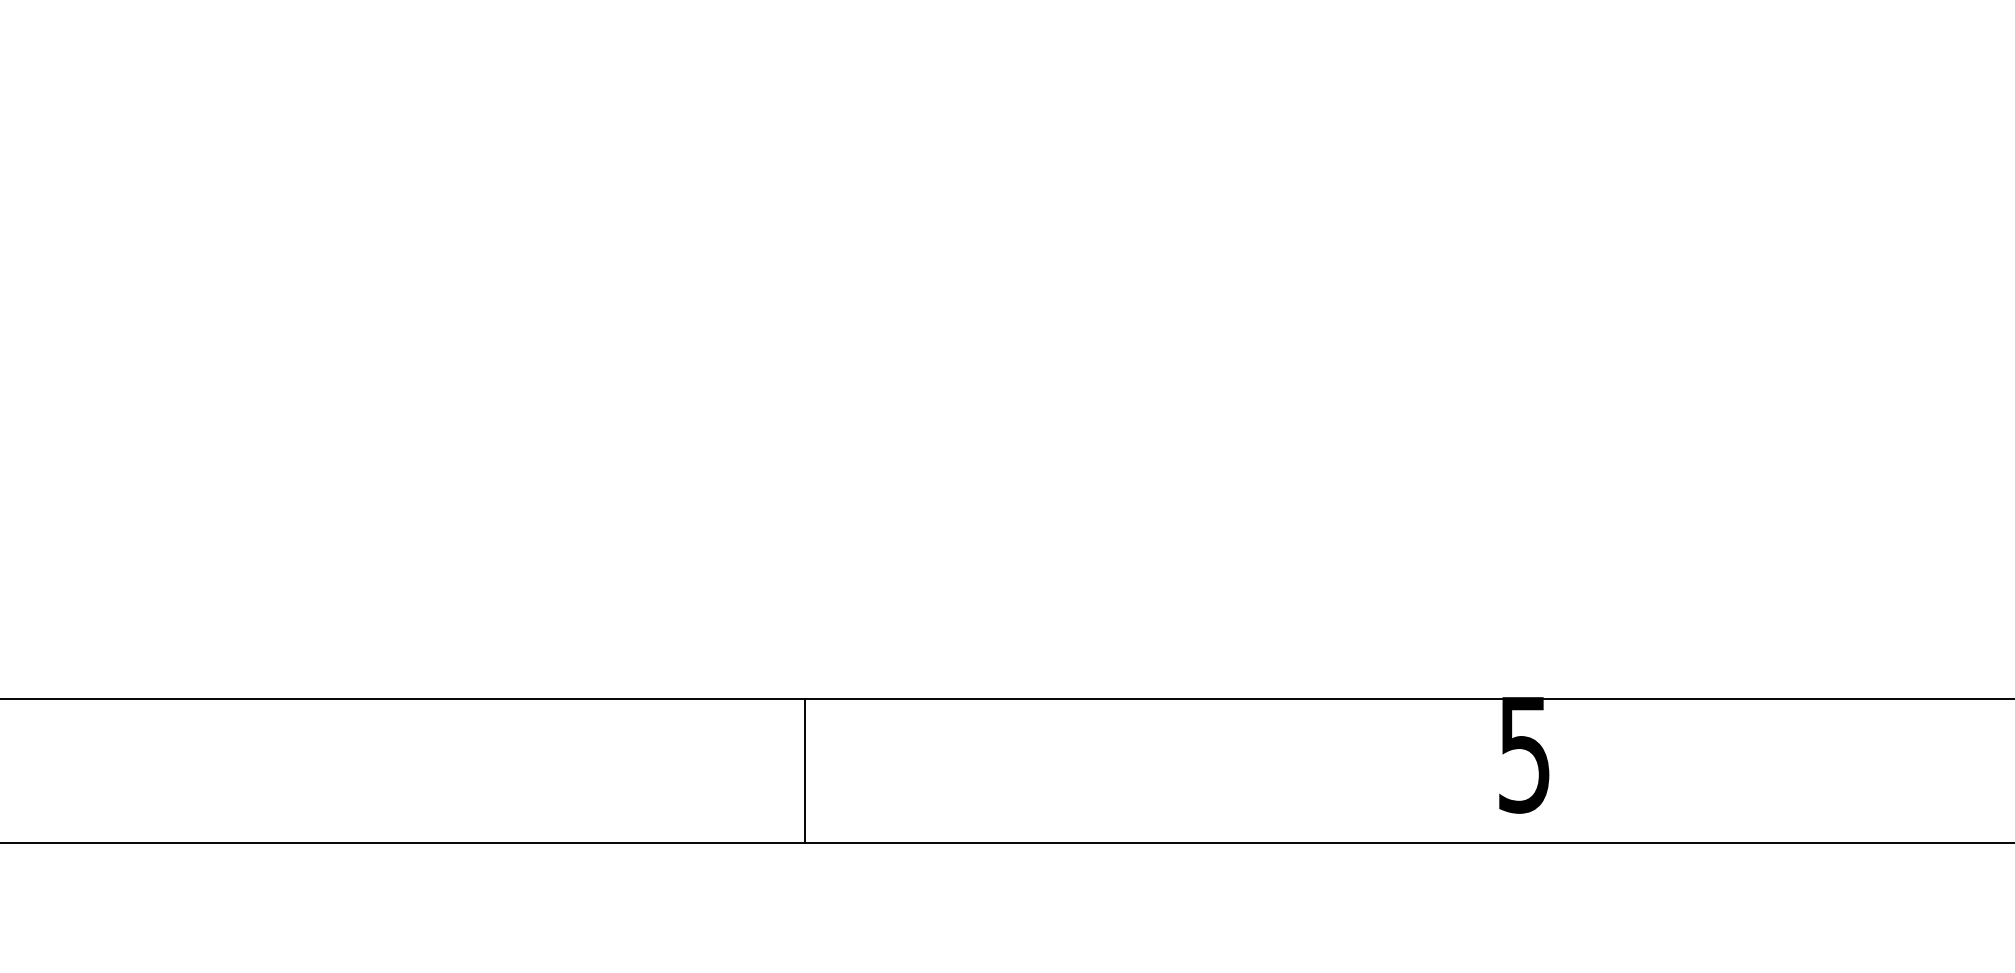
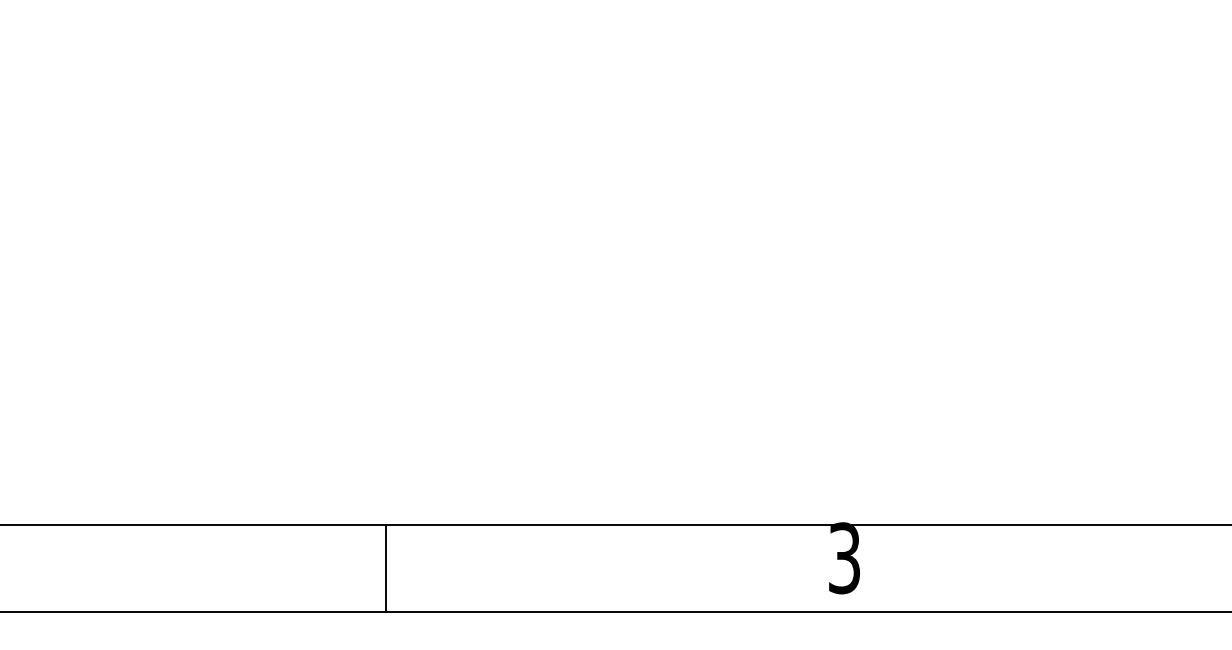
text: (1524, 753) -> (844, 557), 5 -> 3
line: (804, 771) -> (385, 568), moved

